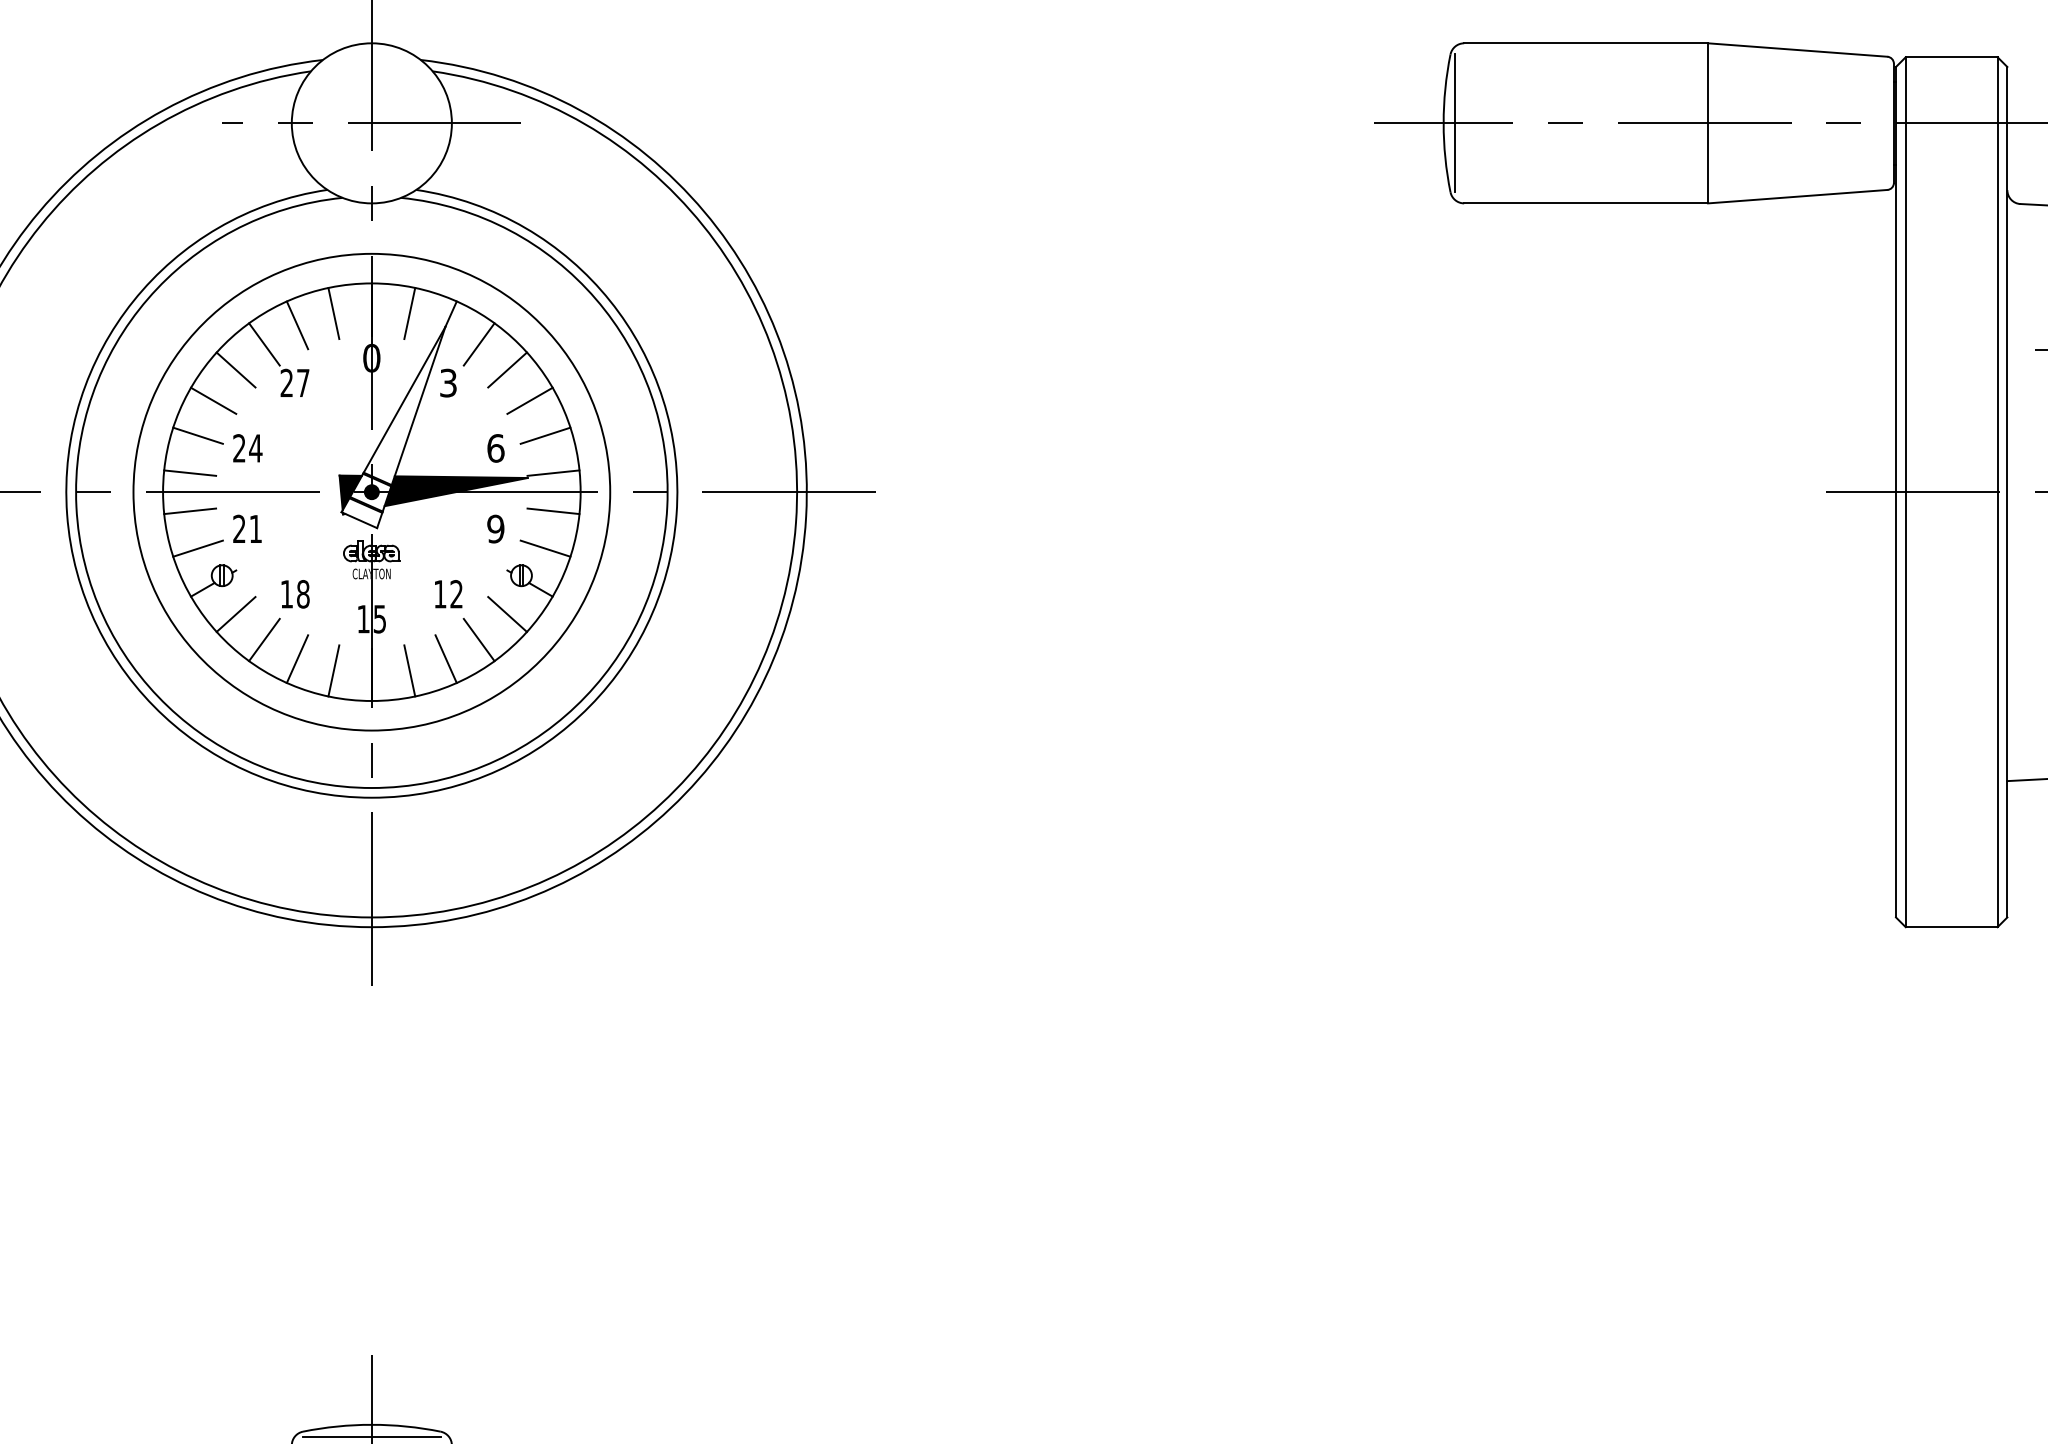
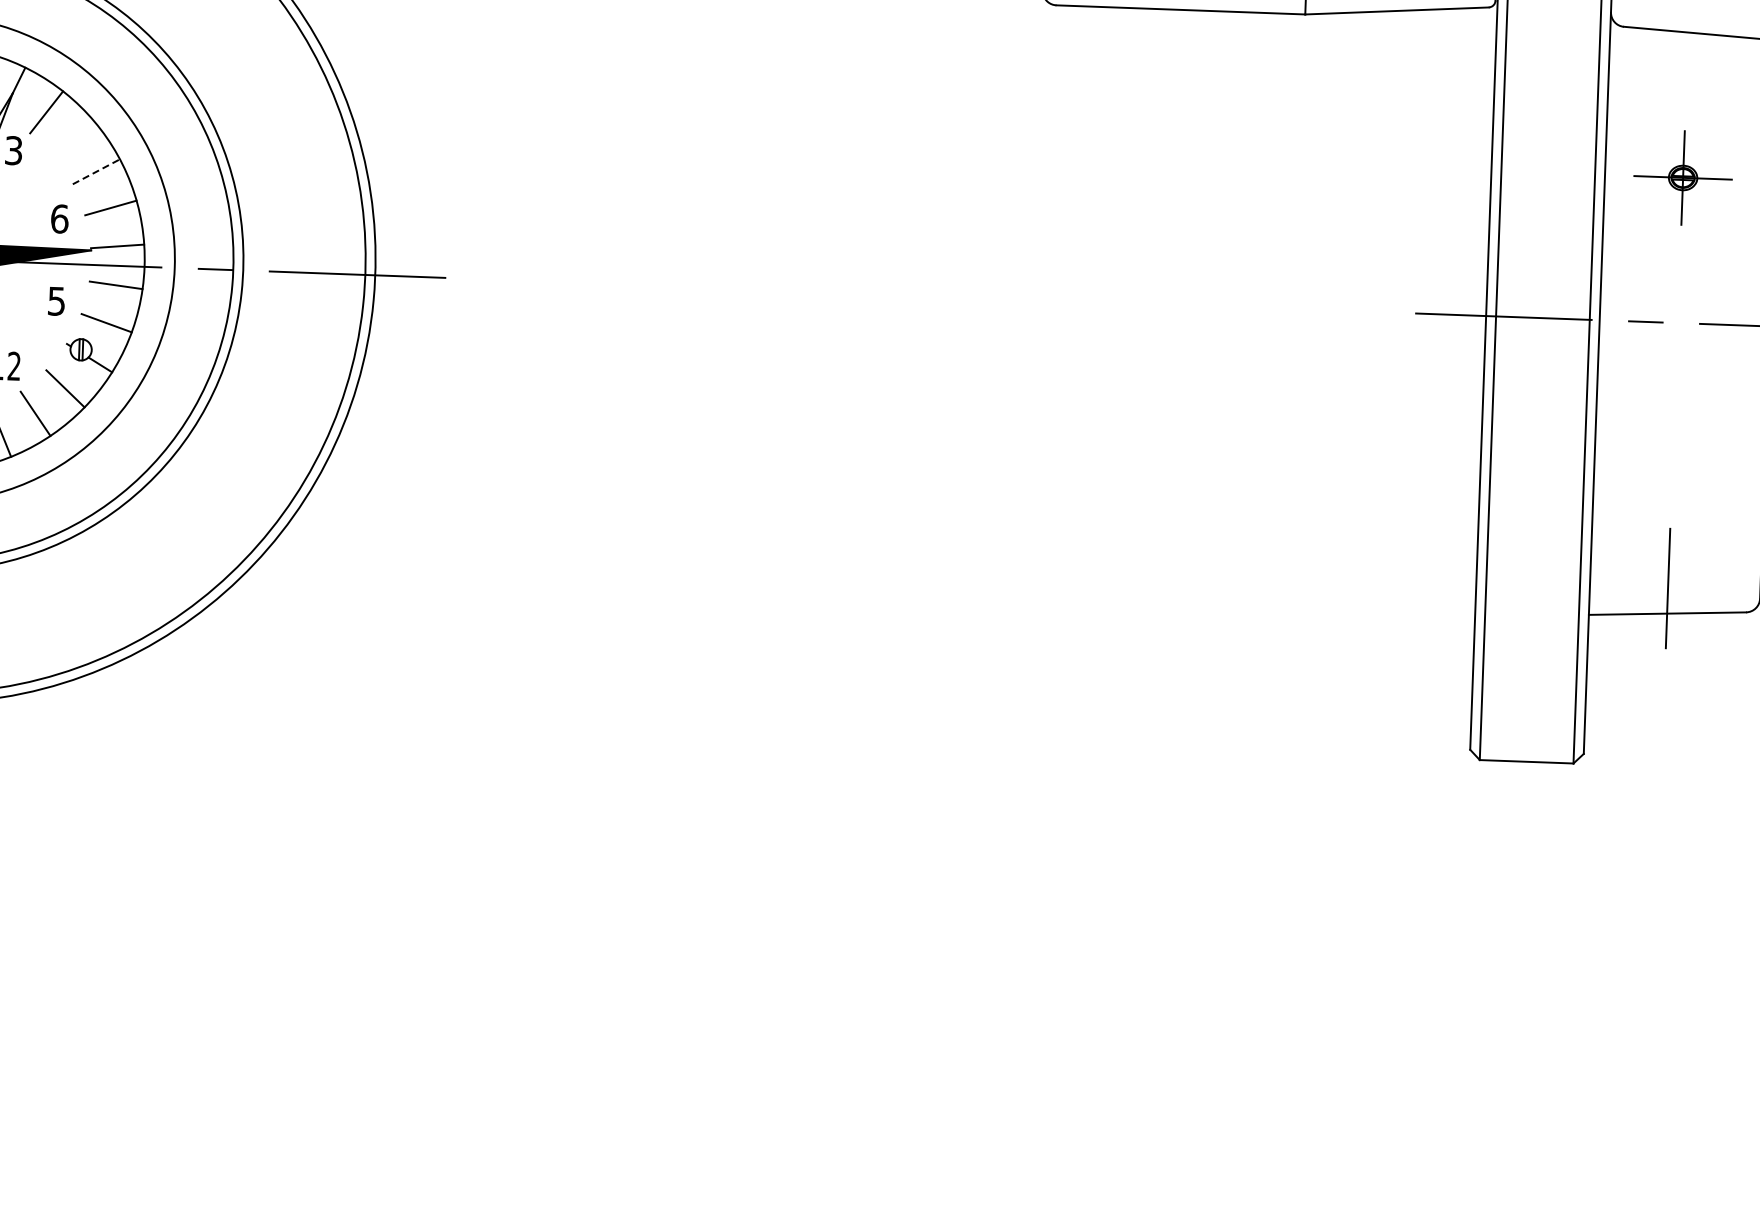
line: (507, 369) -> (74, 138), removed
line: (530, 400) -> (96, 171), solid -> dashed
text: (495, 528) -> (56, 300), 9 -> 5

